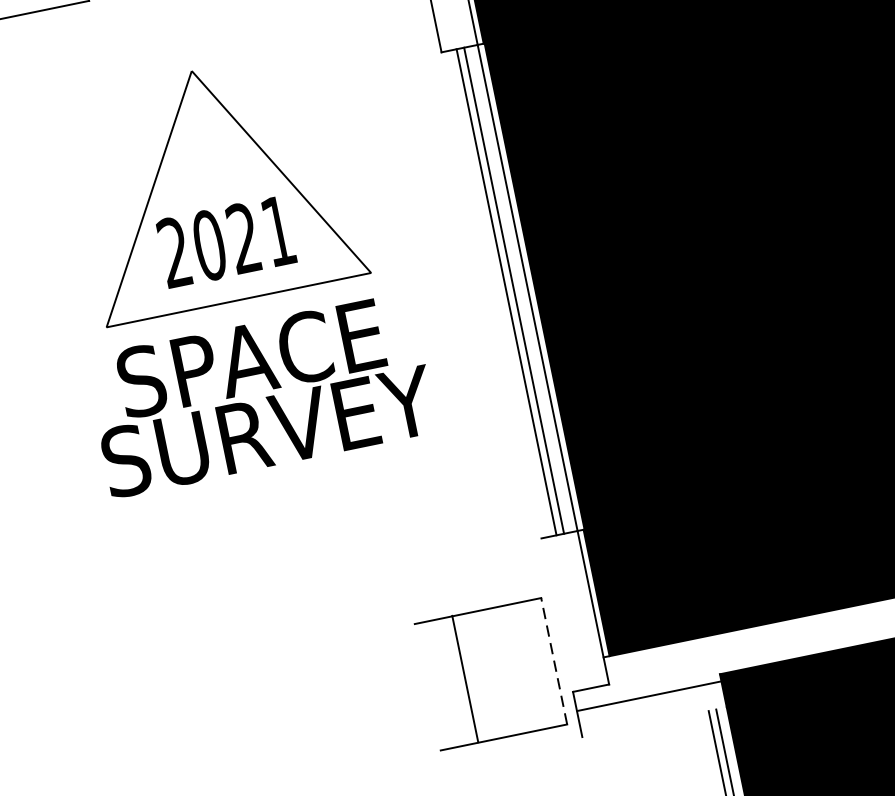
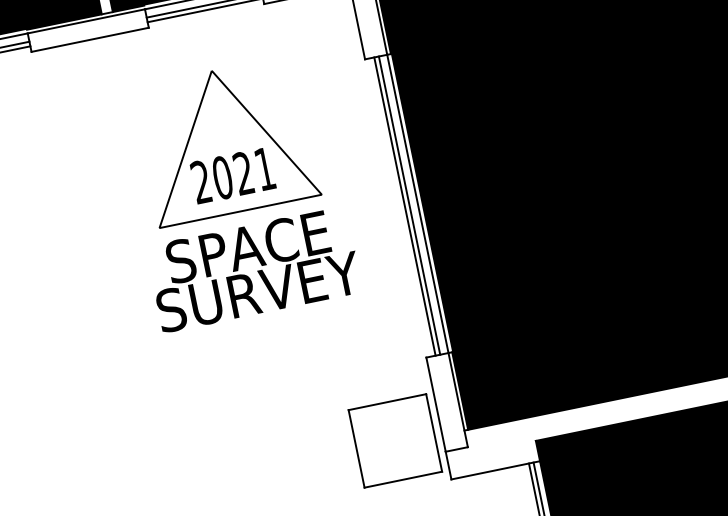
line: (556, 614) -> (435, 404), added
line: (554, 660) -> (434, 432), dashed -> solid
line: (465, 678) -> (356, 448), moved
line: (649, 696) -> (495, 470), moved

